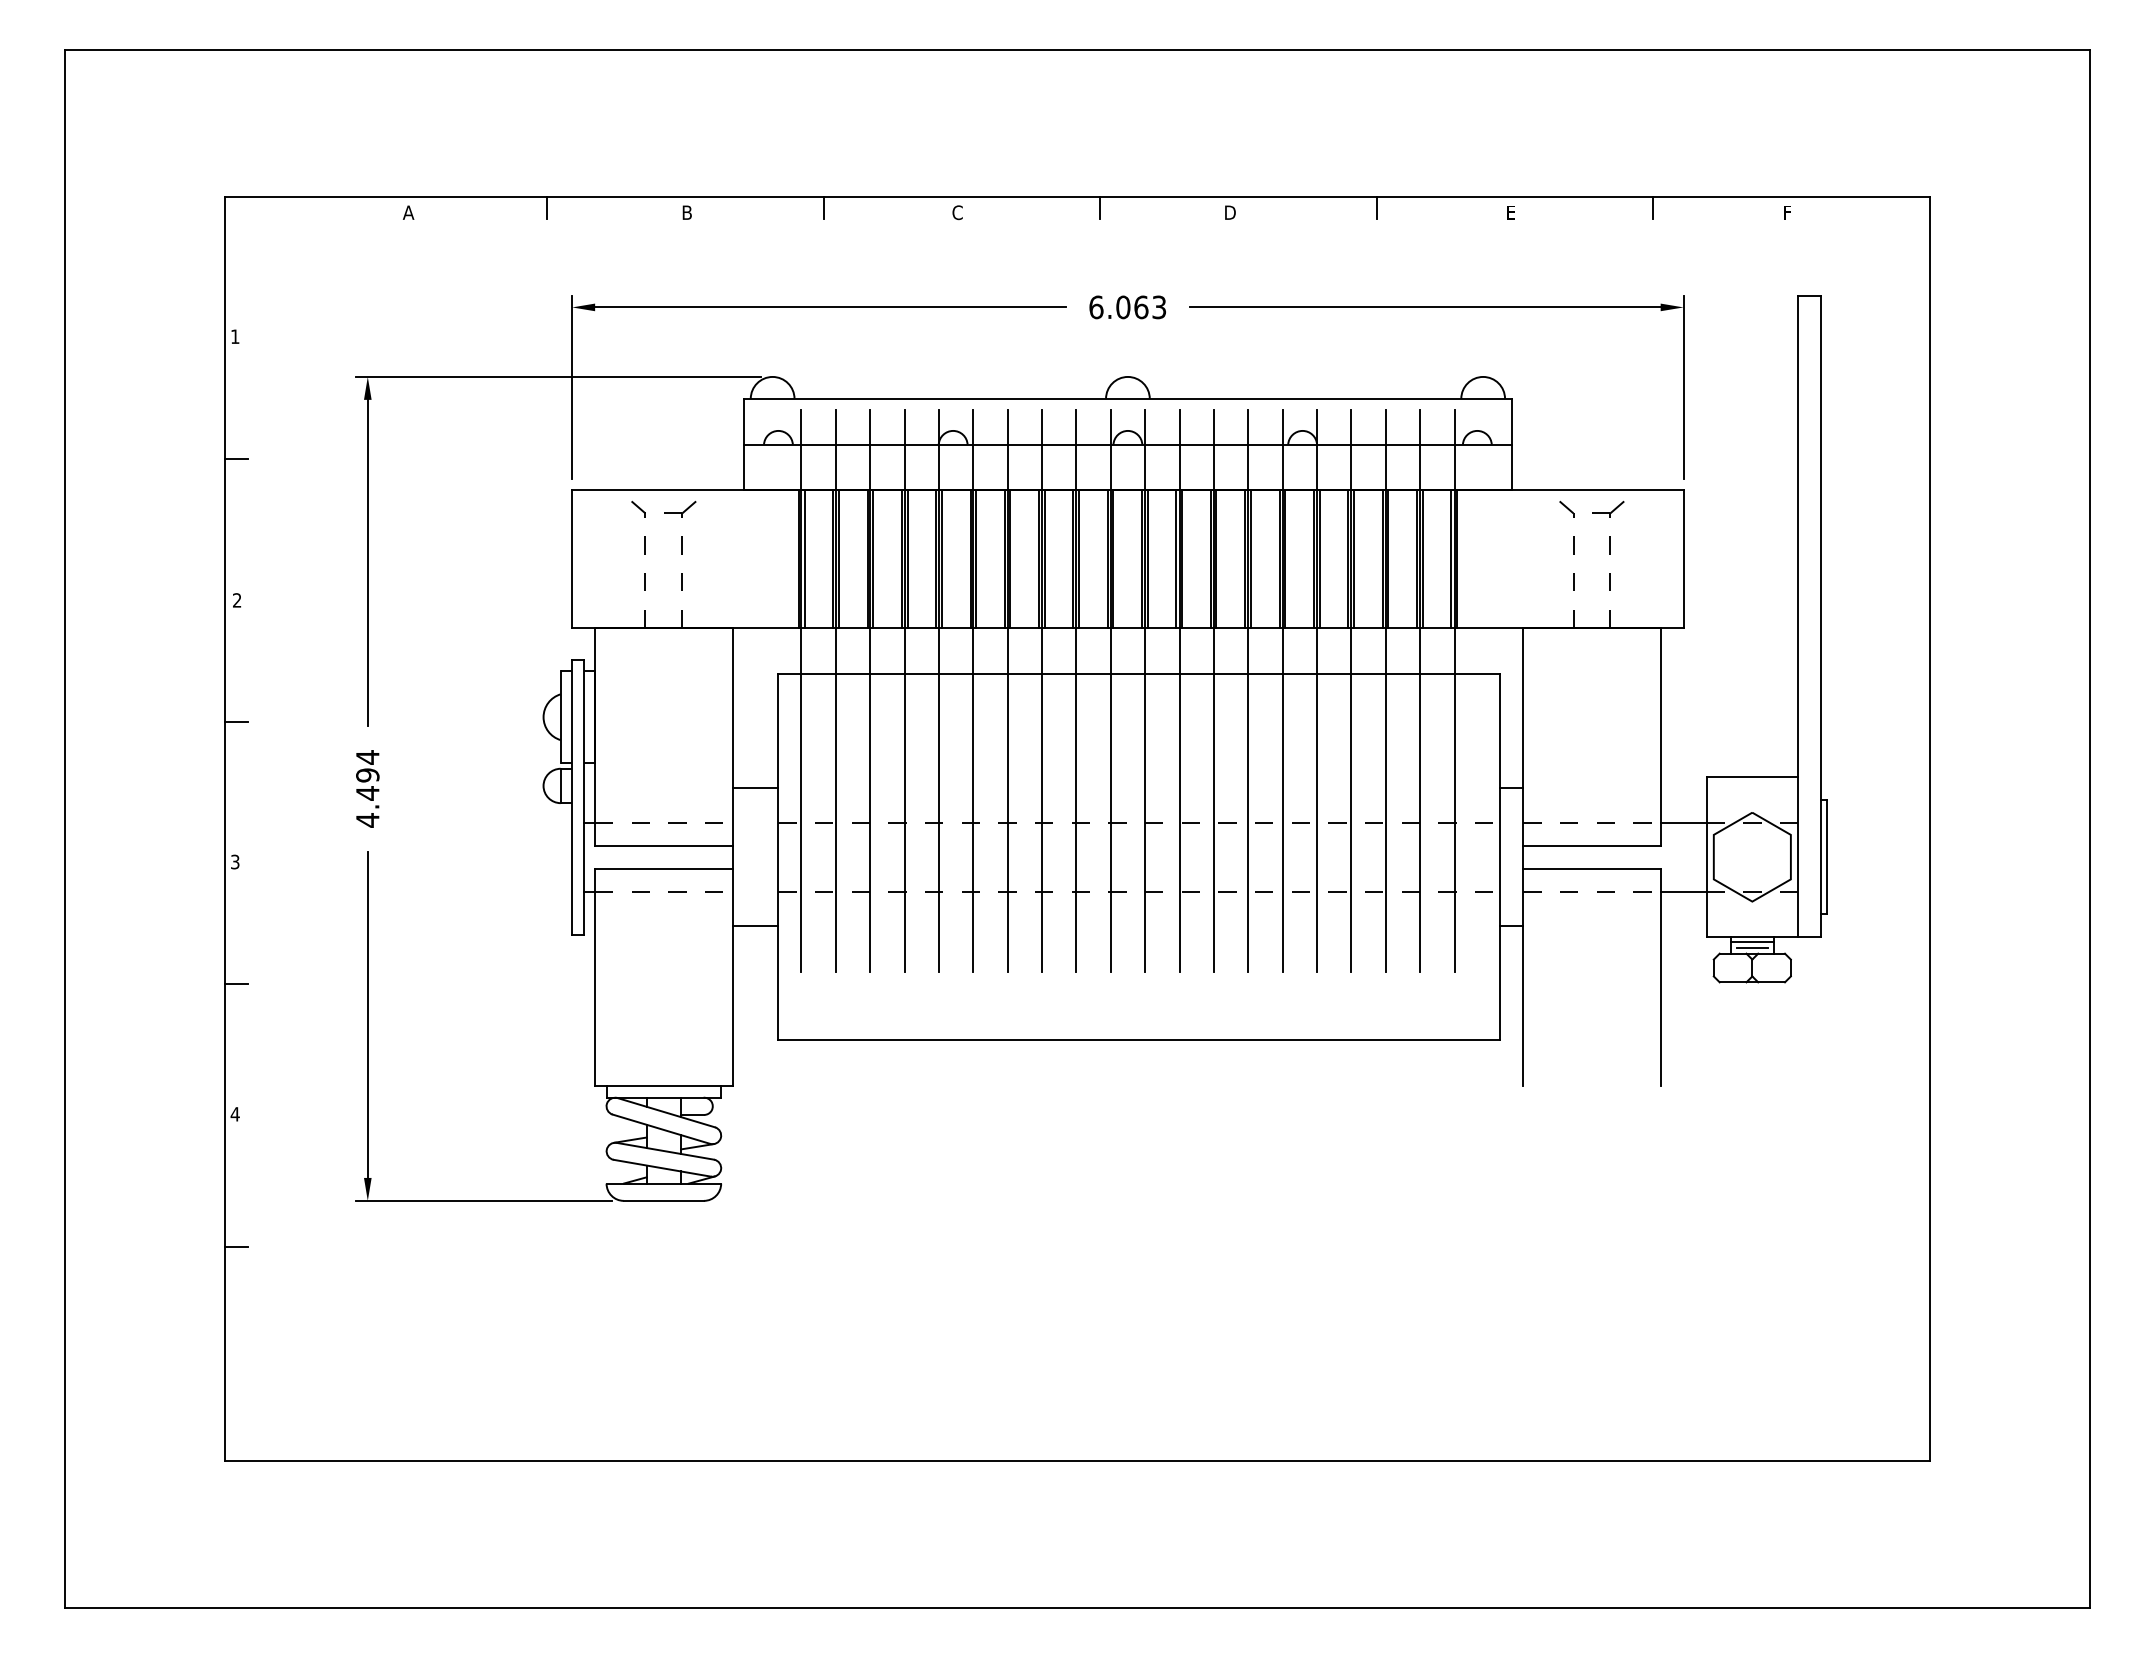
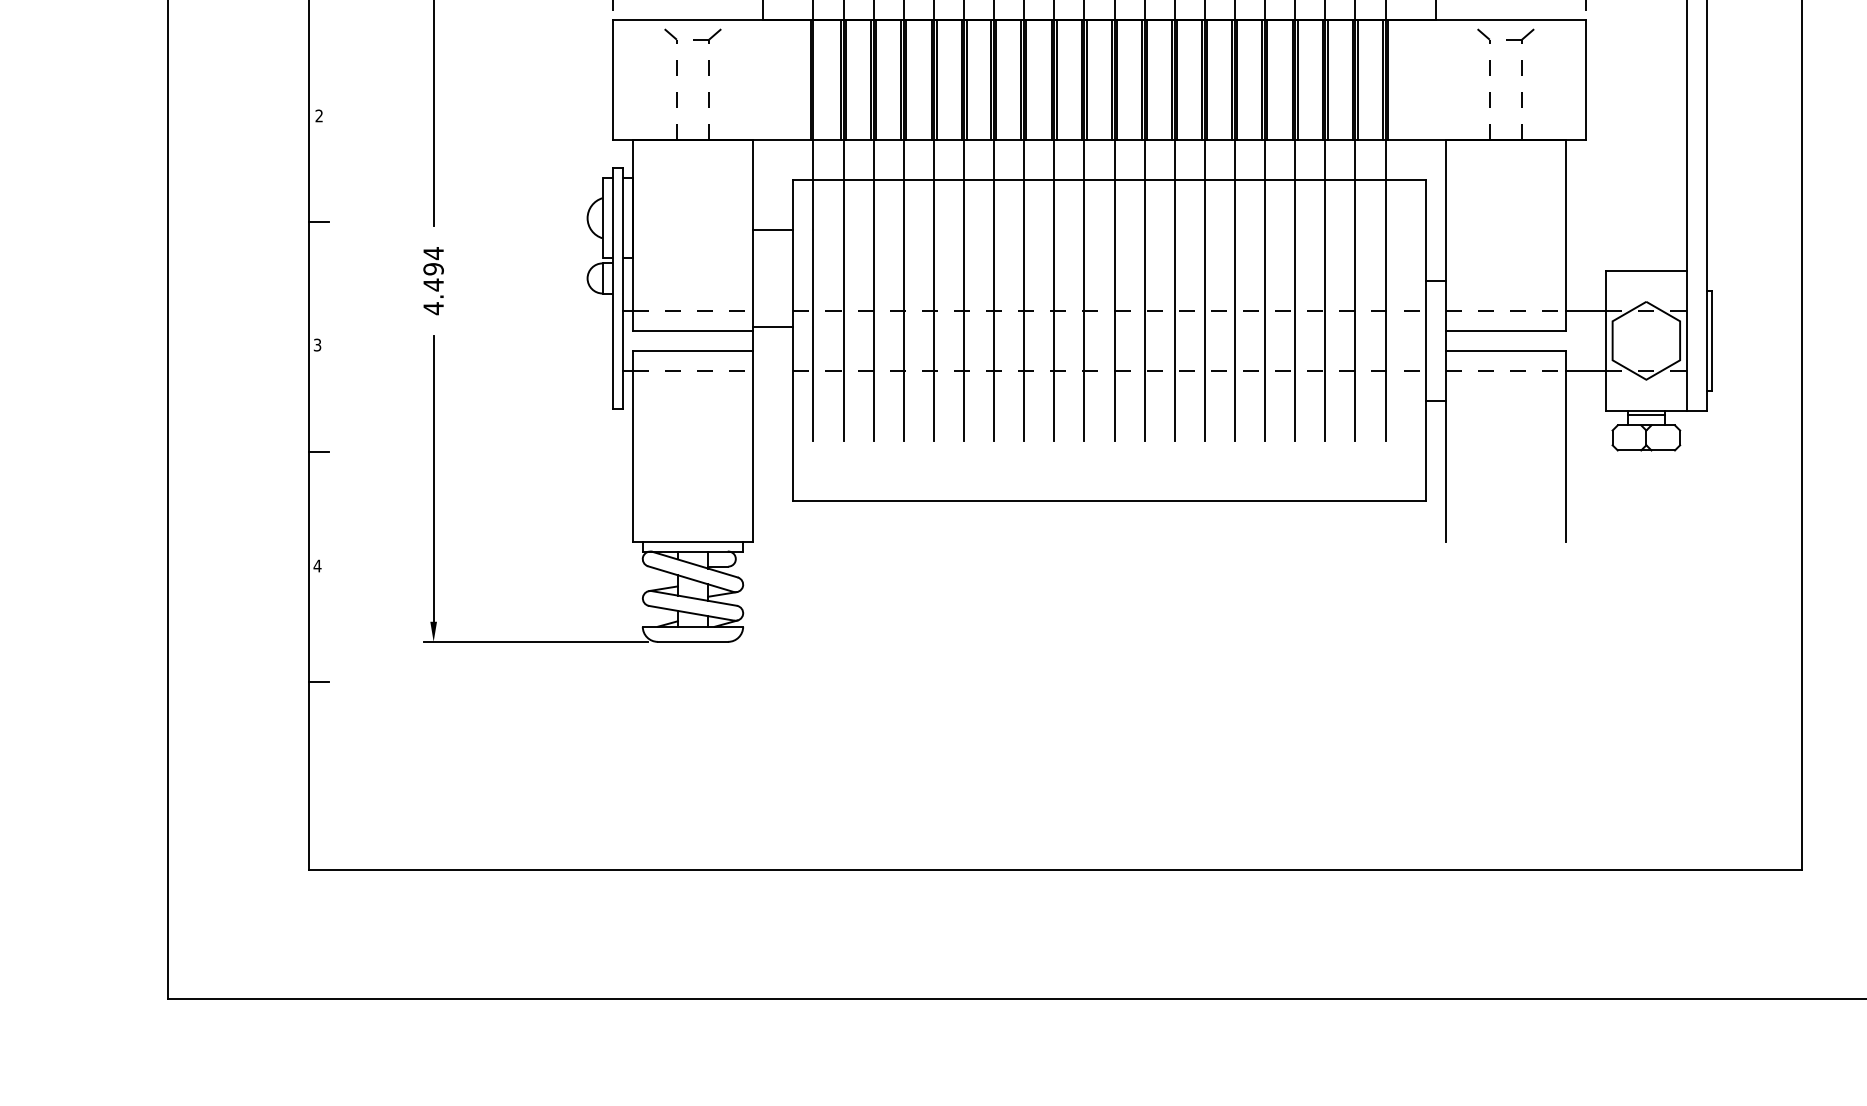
line: (804, 558) -> (816, 79), removed
line: (755, 788) -> (773, 229), moved
line: (755, 925) -> (773, 326), moved
line: (1751, 947) -> (1645, 419), removed

